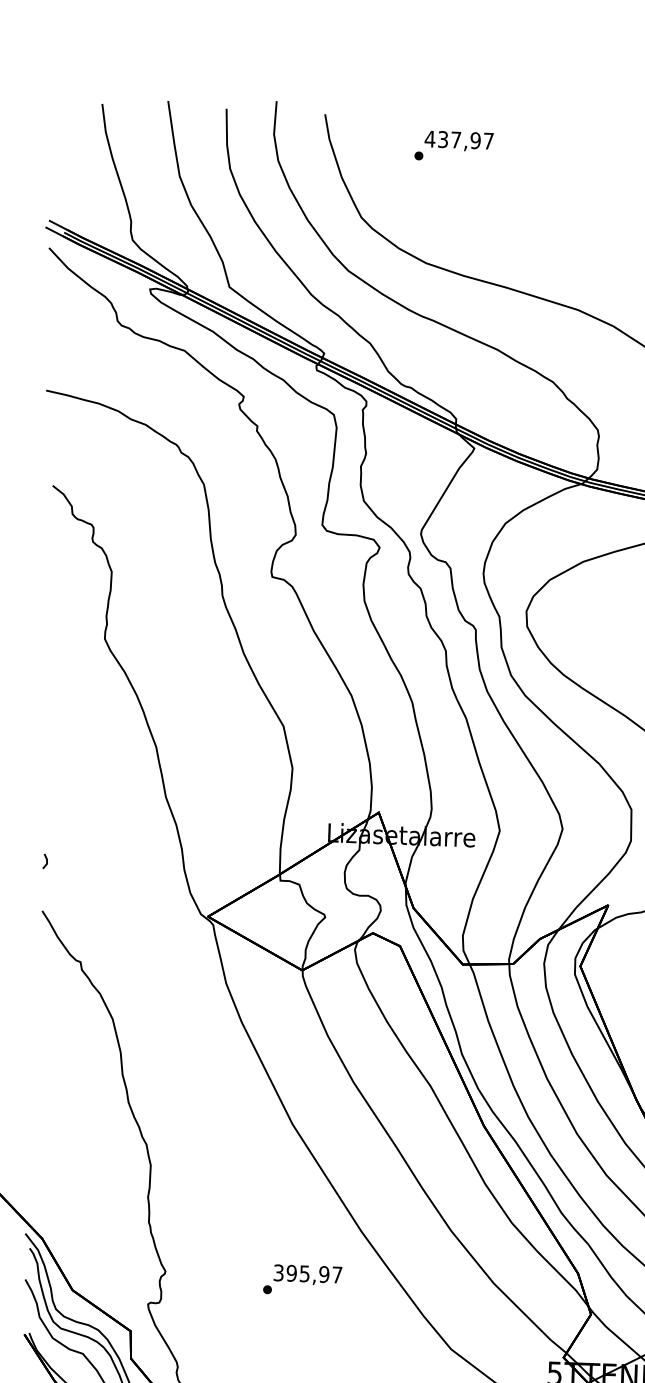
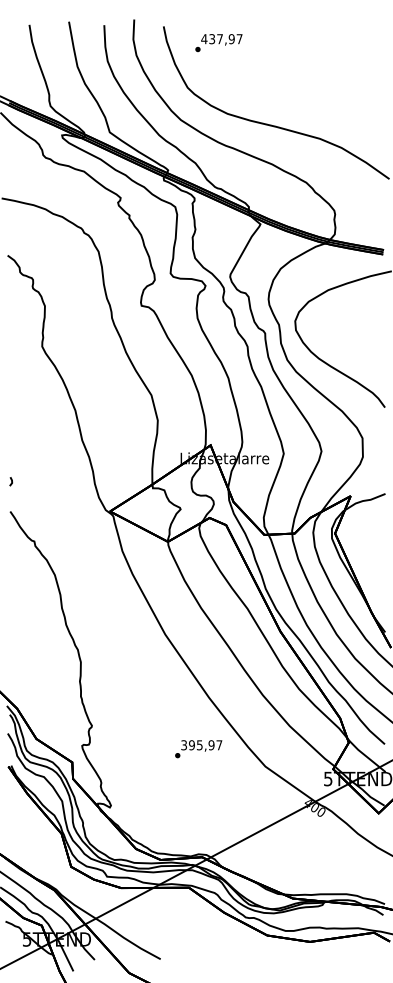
text: (453, 147) -> (218, 43), moved
text: (302, 1280) -> (198, 749), moved

